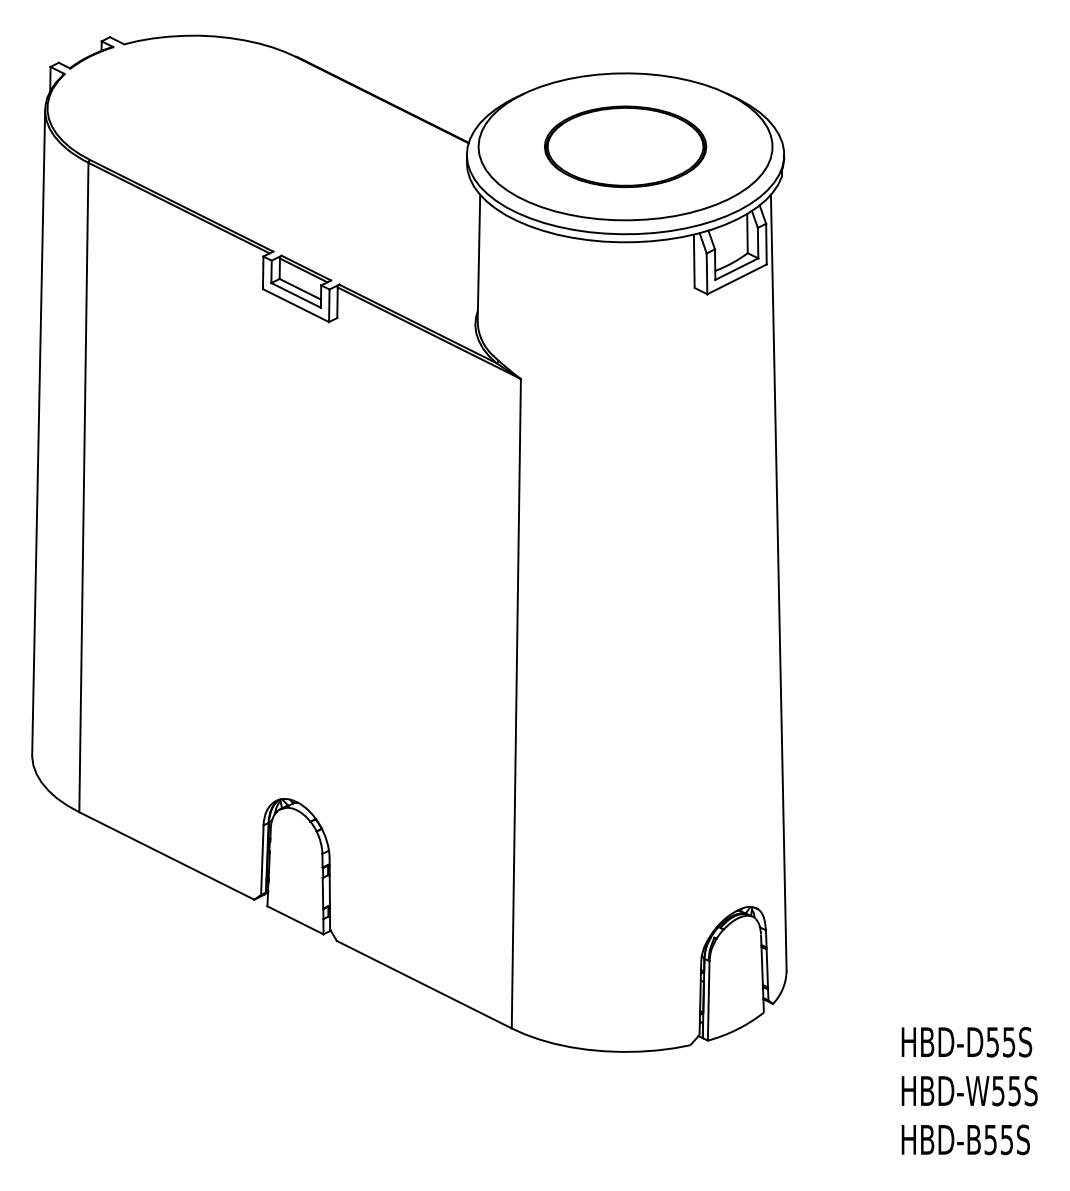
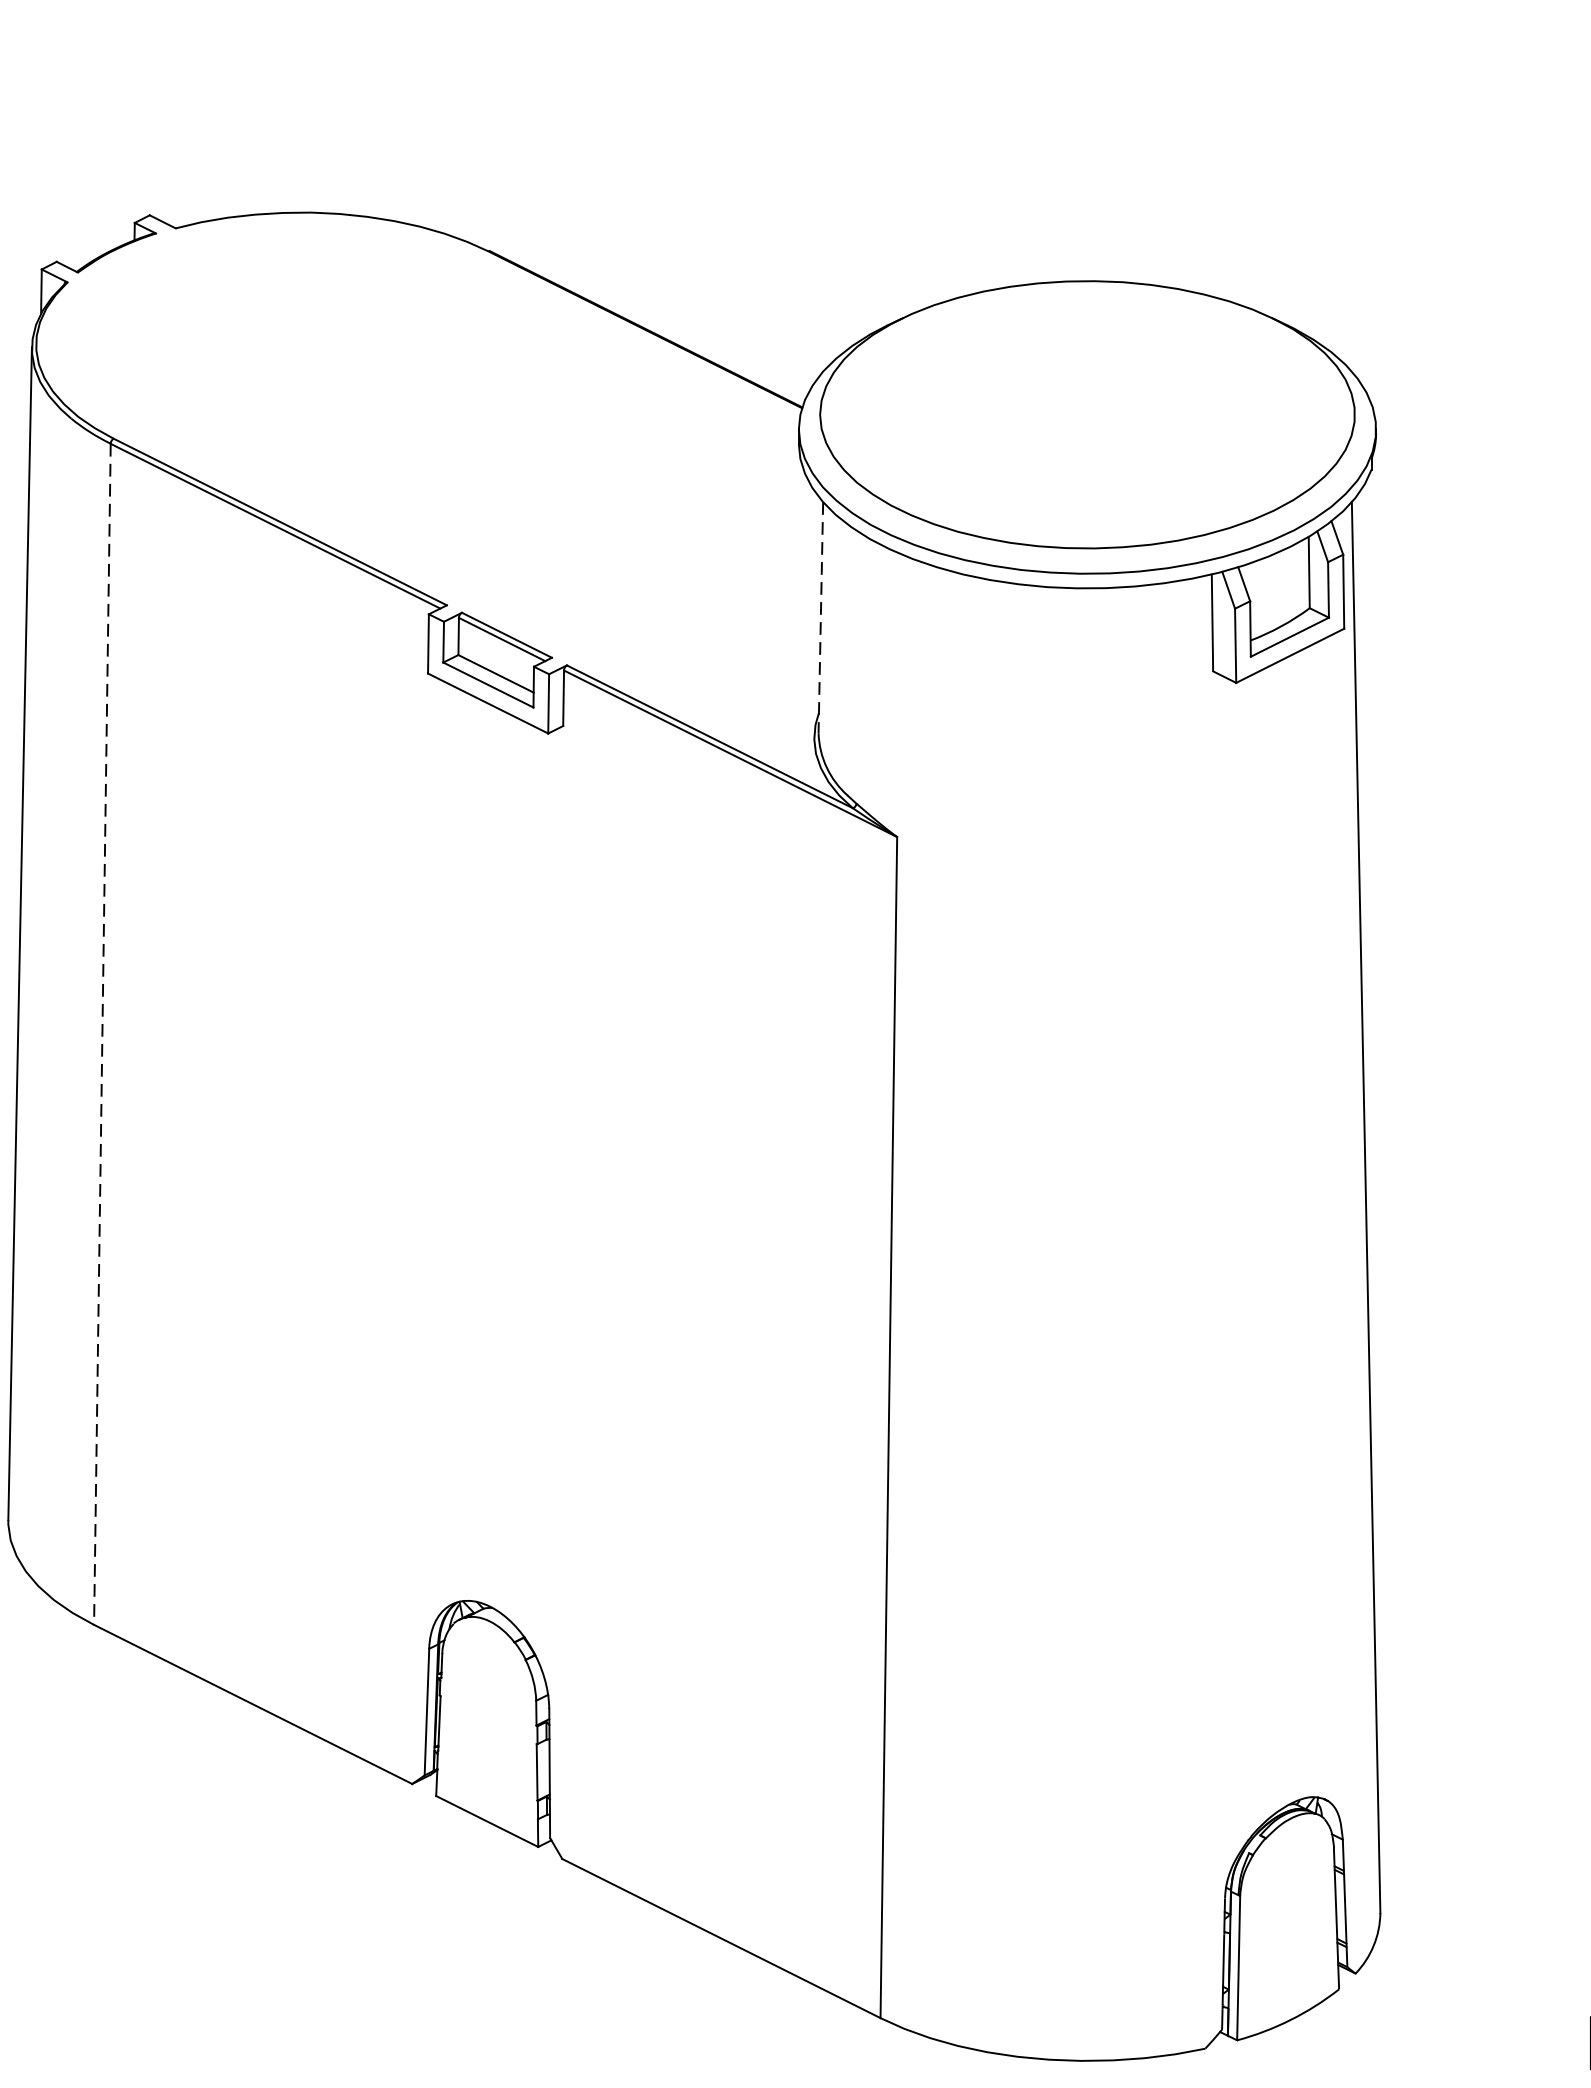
part: (625, 146) -> (1087, 414), removed
line: (478, 258) -> (820, 617), solid -> dashed
line: (83, 487) -> (101, 1034), solid -> dashed

